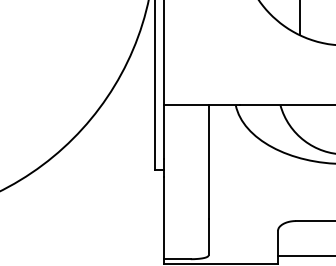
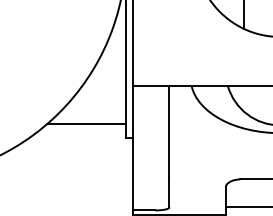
line: (106, 152) -> (86, 123), added

